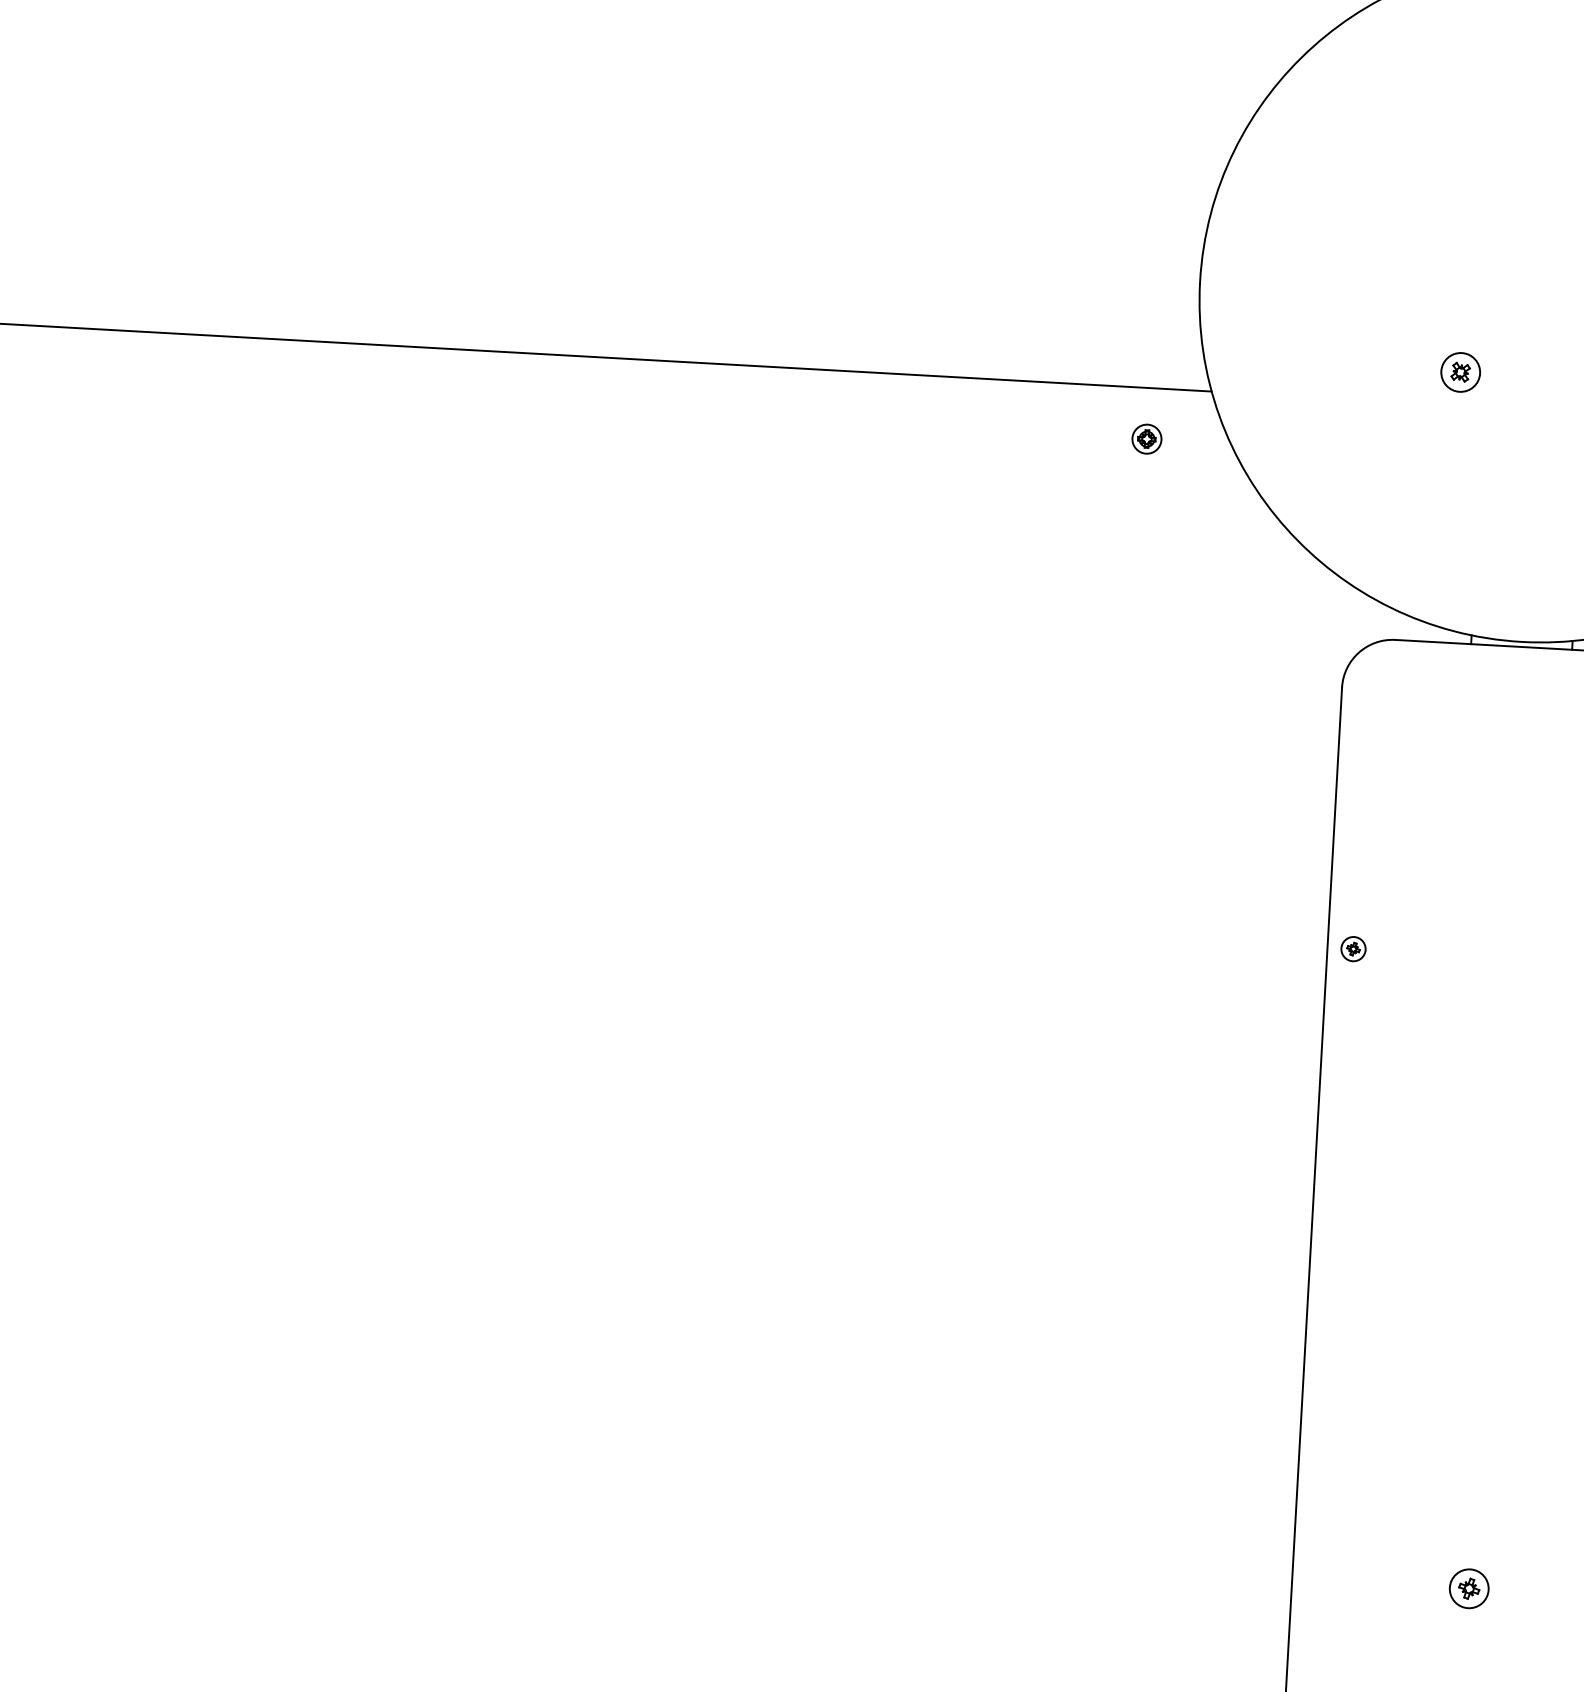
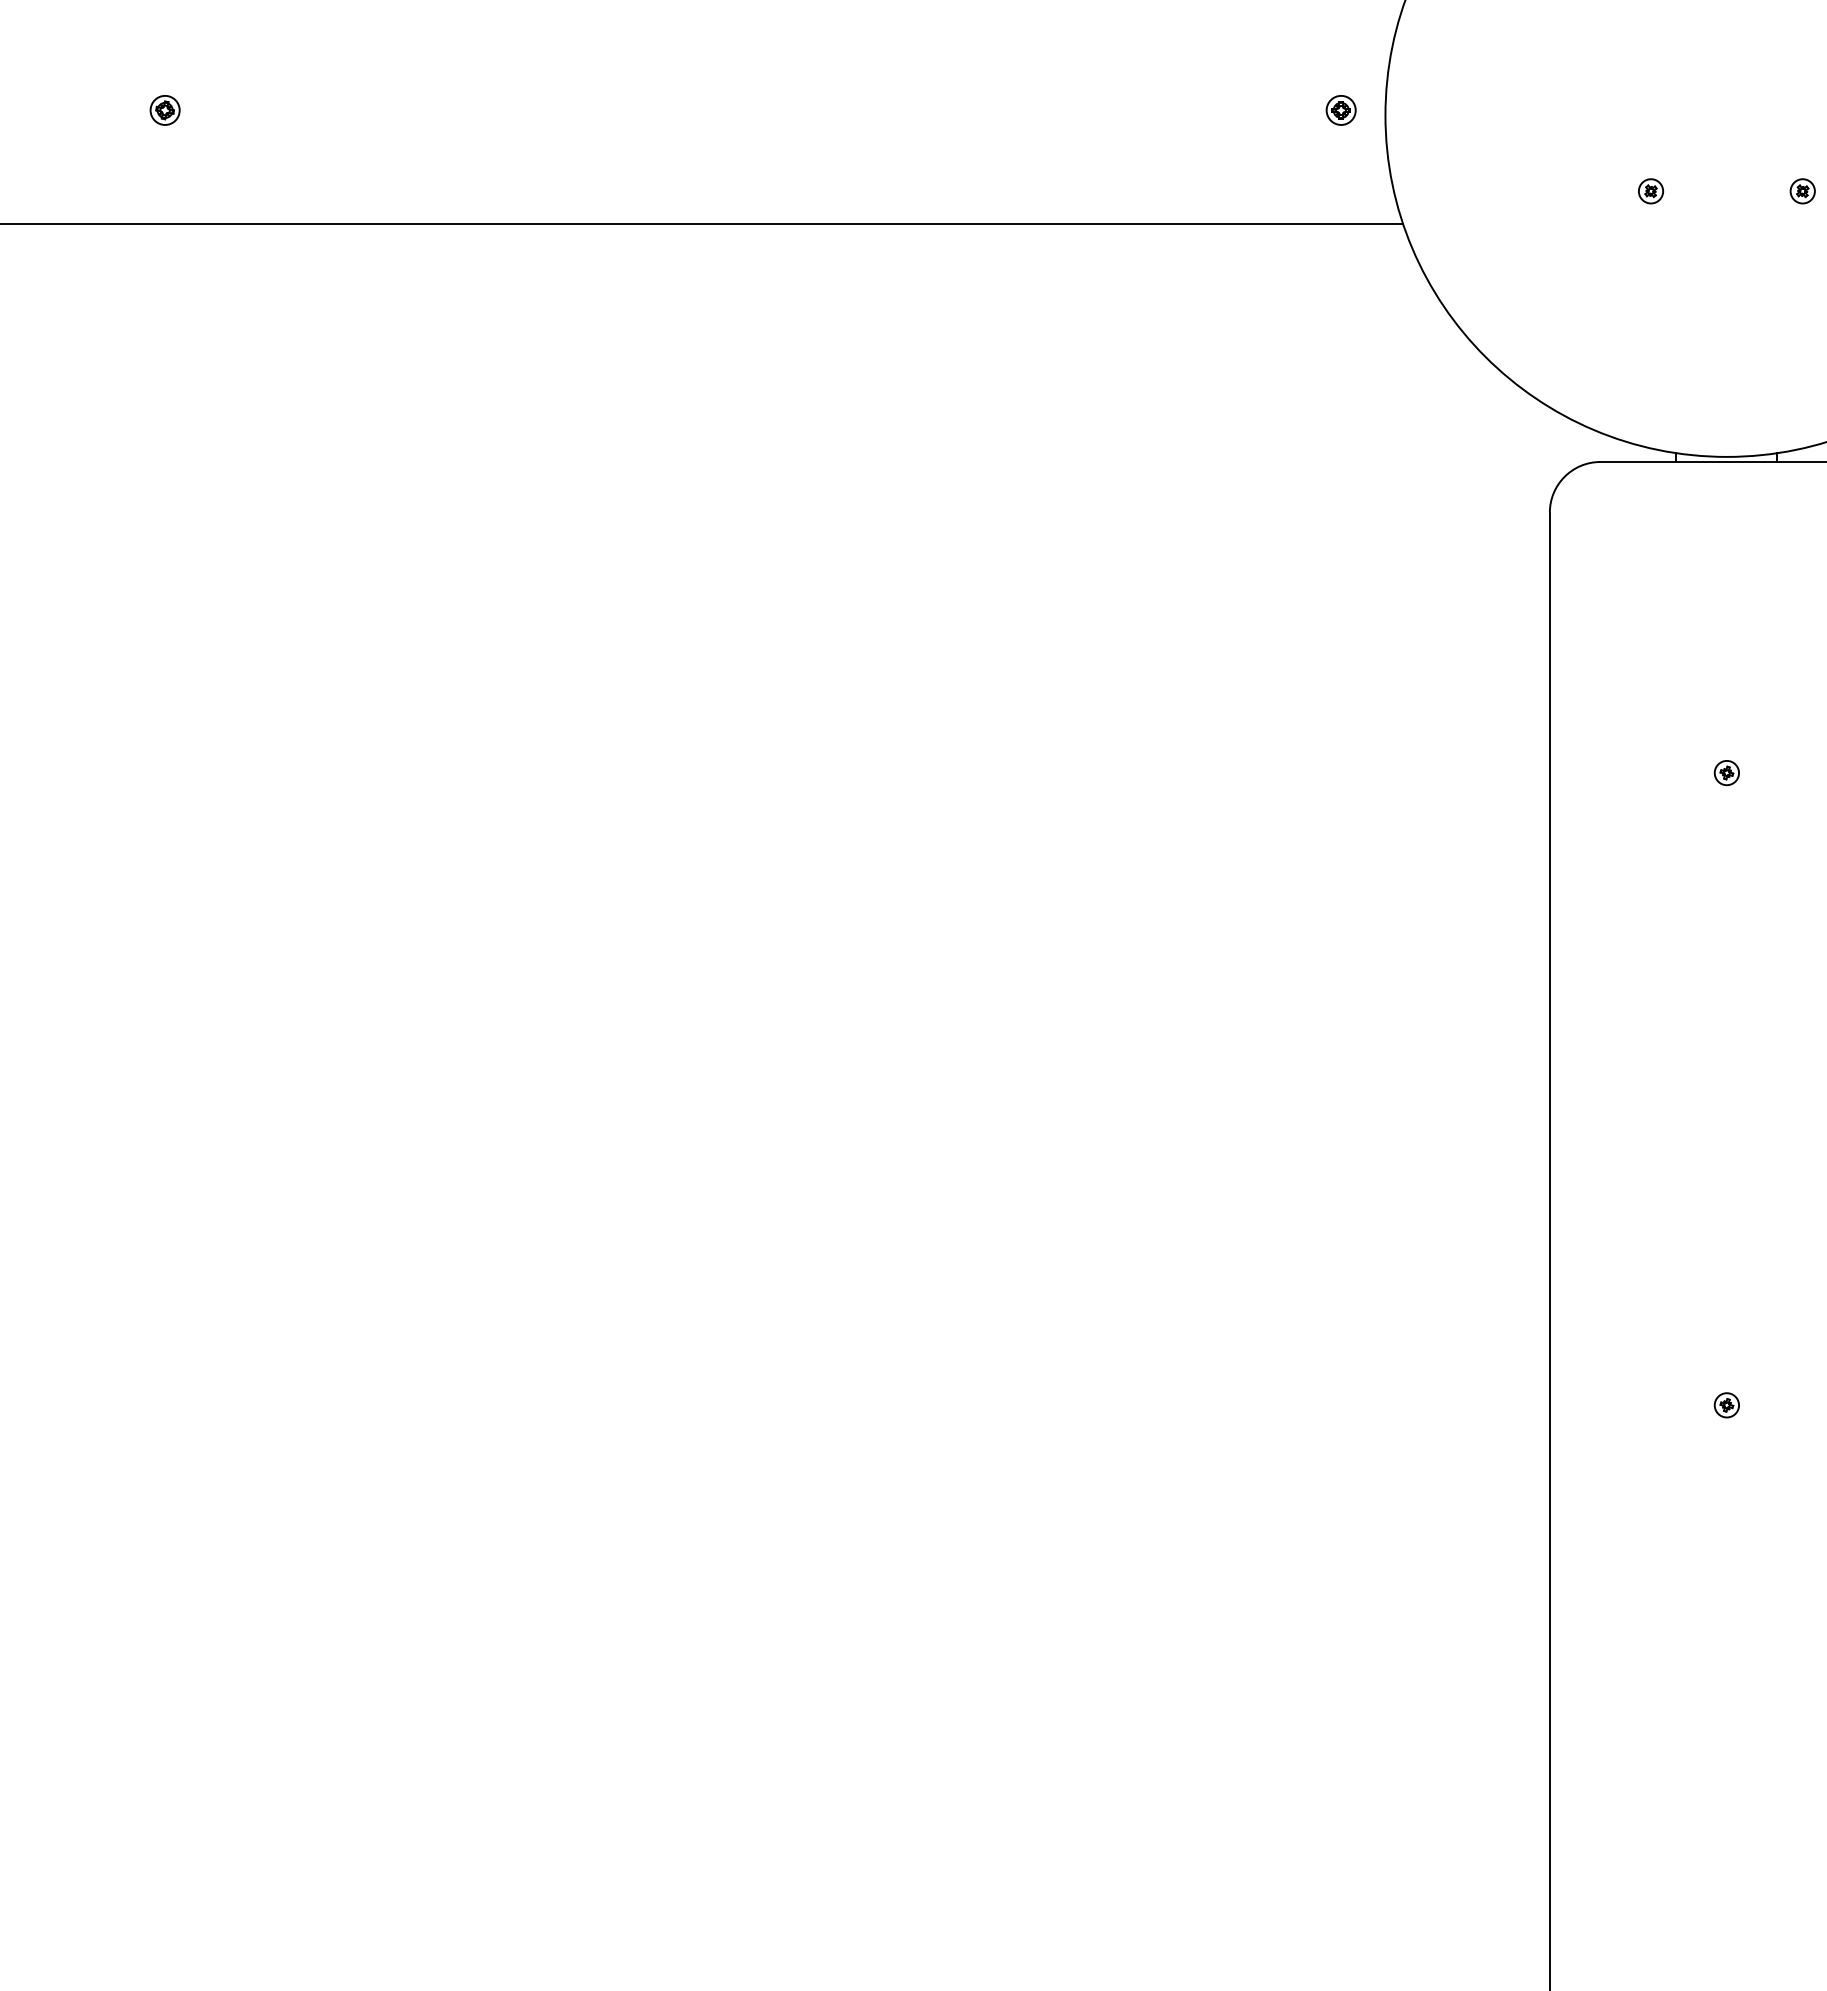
part: (1461, 372) -> (1651, 191), size x0.62
part: (1146, 439) -> (1340, 110), moved
part: (1353, 949) -> (1726, 773), moved
part: (1468, 1589) -> (1726, 1405), size x0.62

